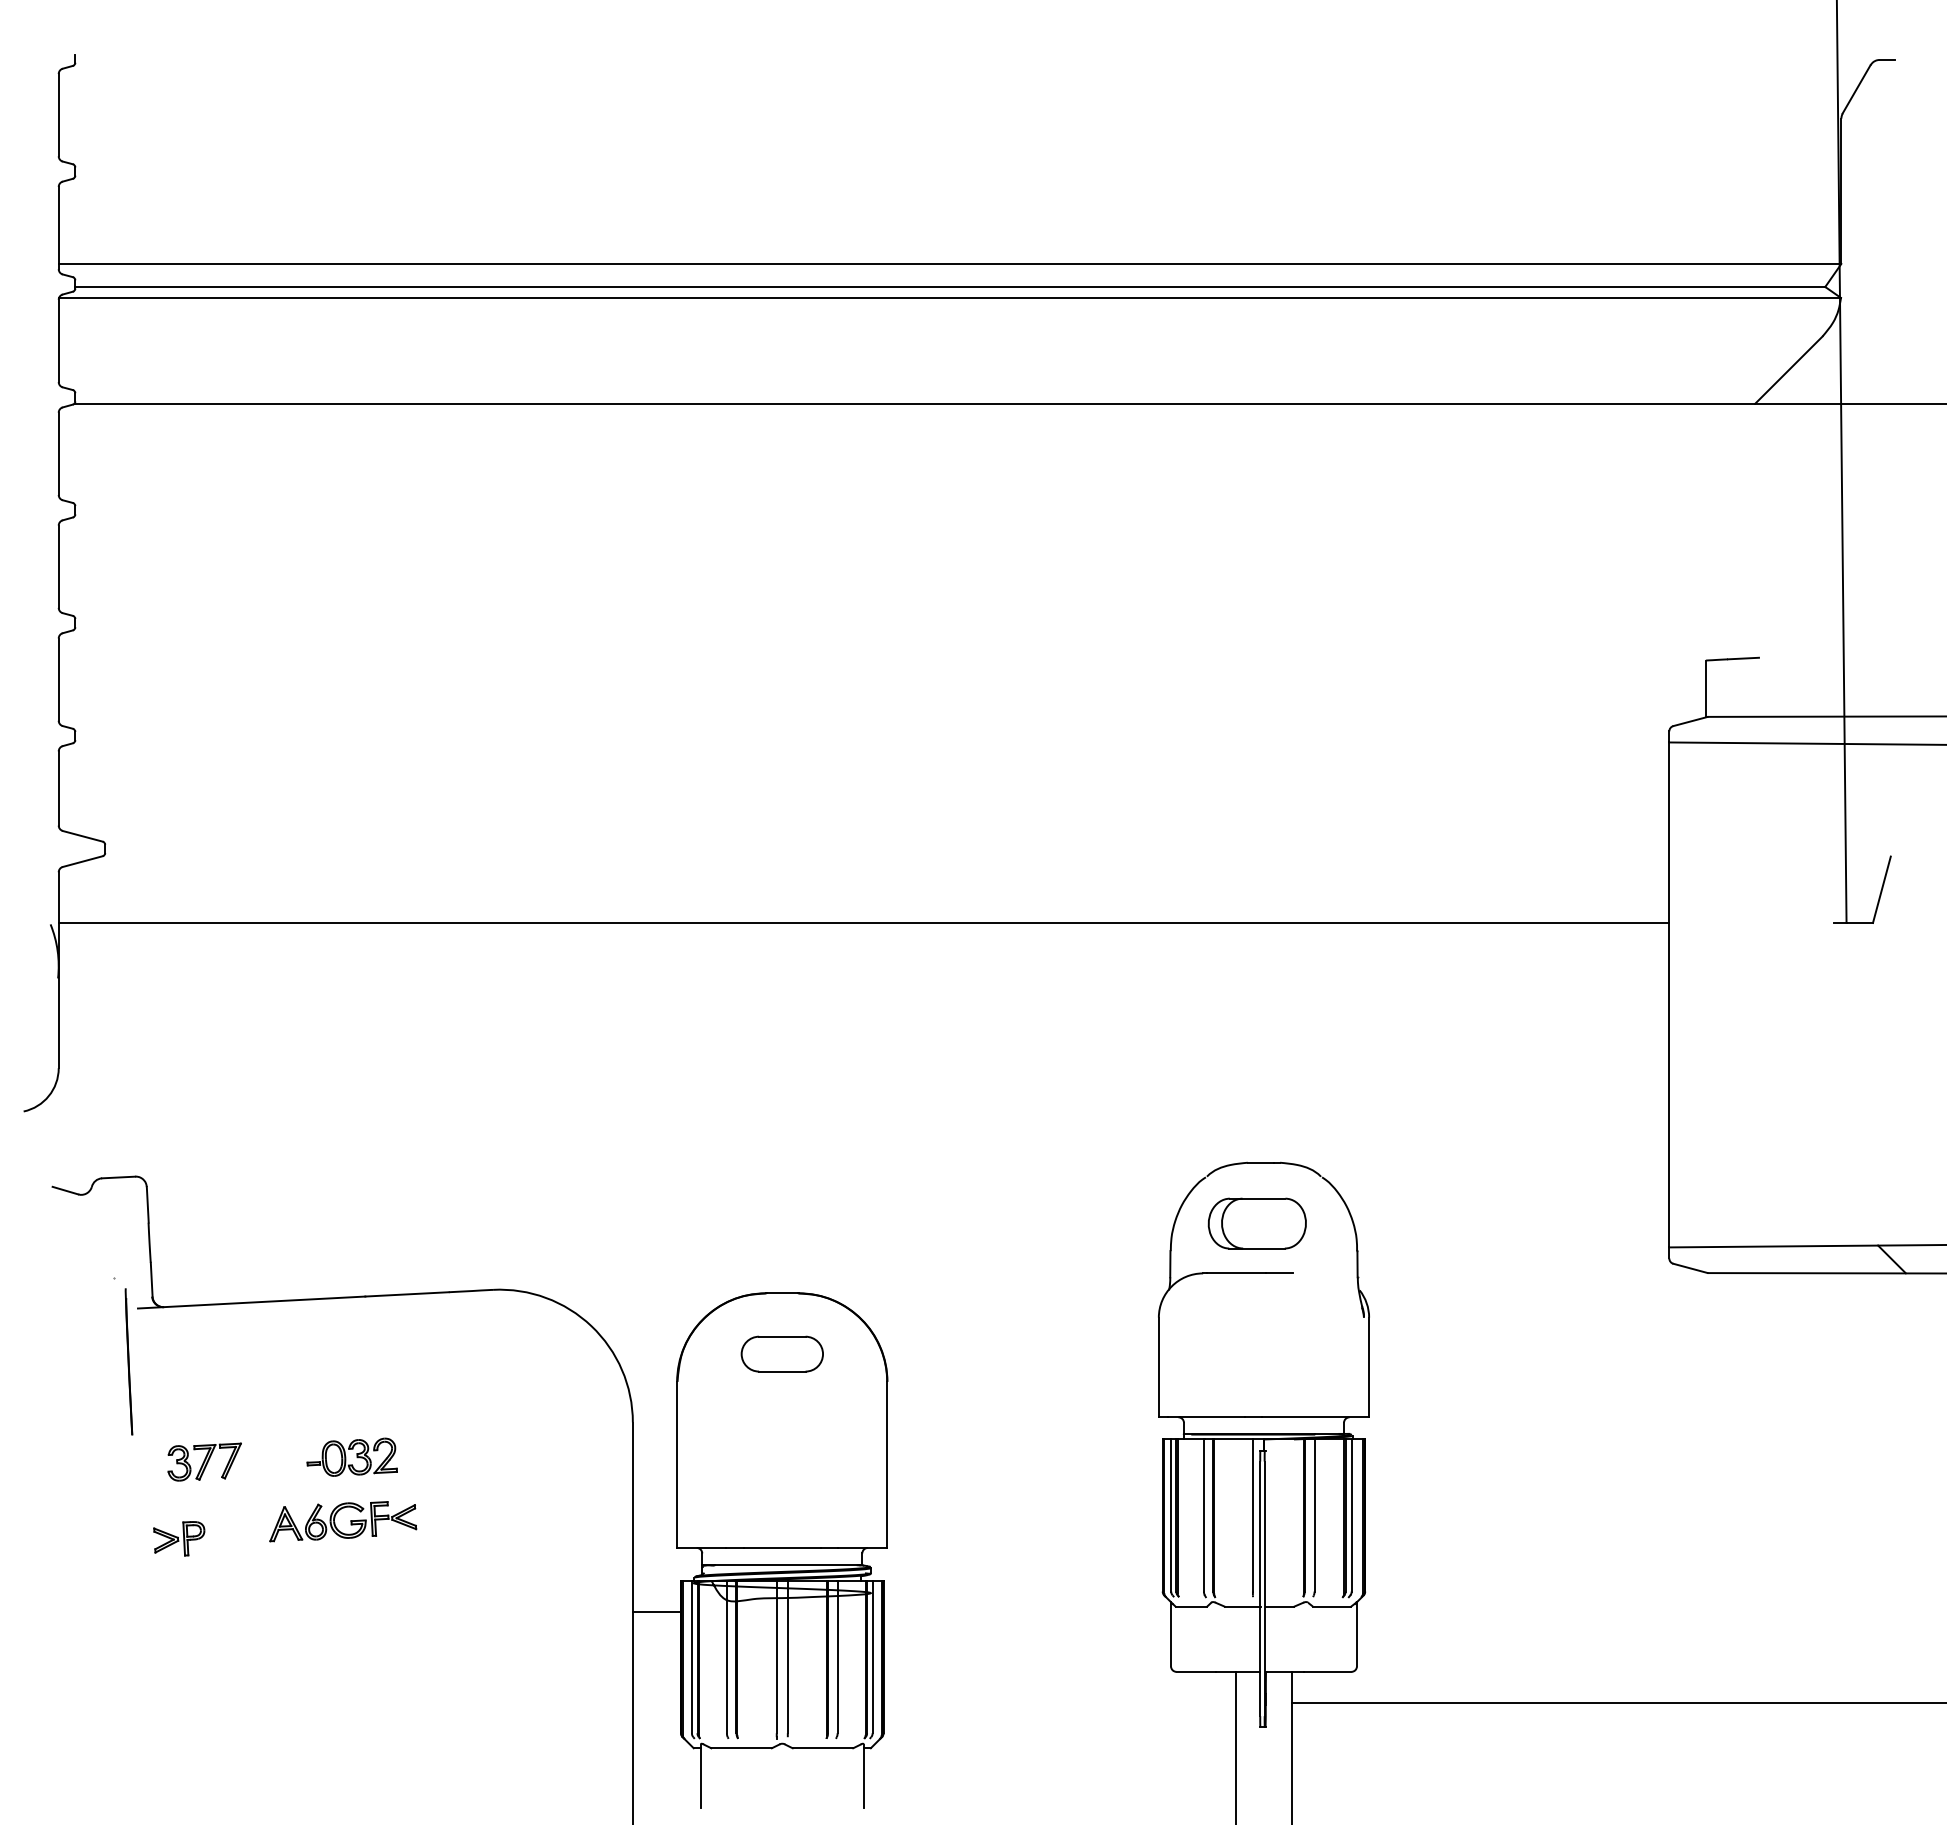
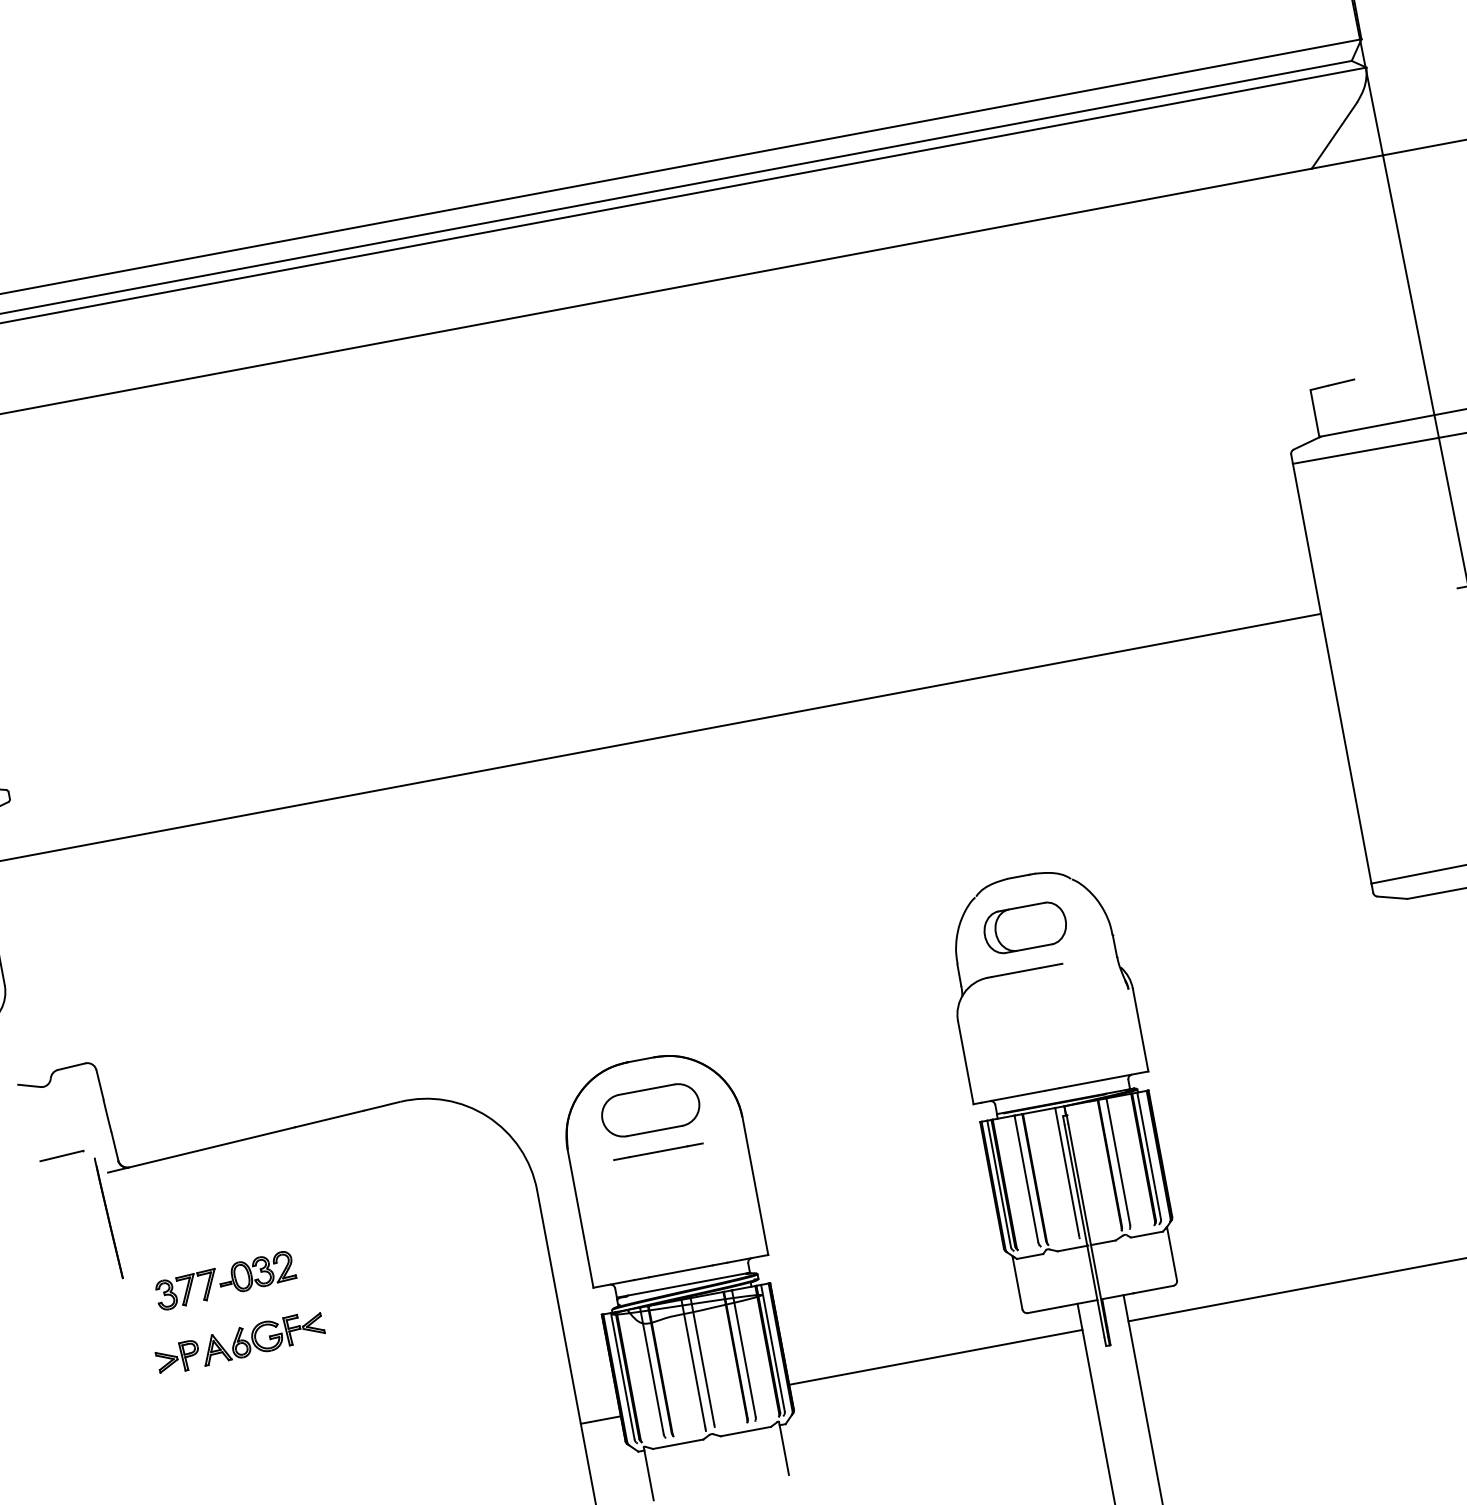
line: (87, 1278) -> (61, 1155), added
part: (782, 1353) -> (650, 1109), size x1.43
line: (782, 1403) -> (658, 1151), added
part: (351, 1456) -> (256, 1272), moved
part: (350, 1521) -> (269, 1336), moved
line: (656, 1612) -> (600, 1420), moved
line: (1059, 1703) -> (935, 1357), added

